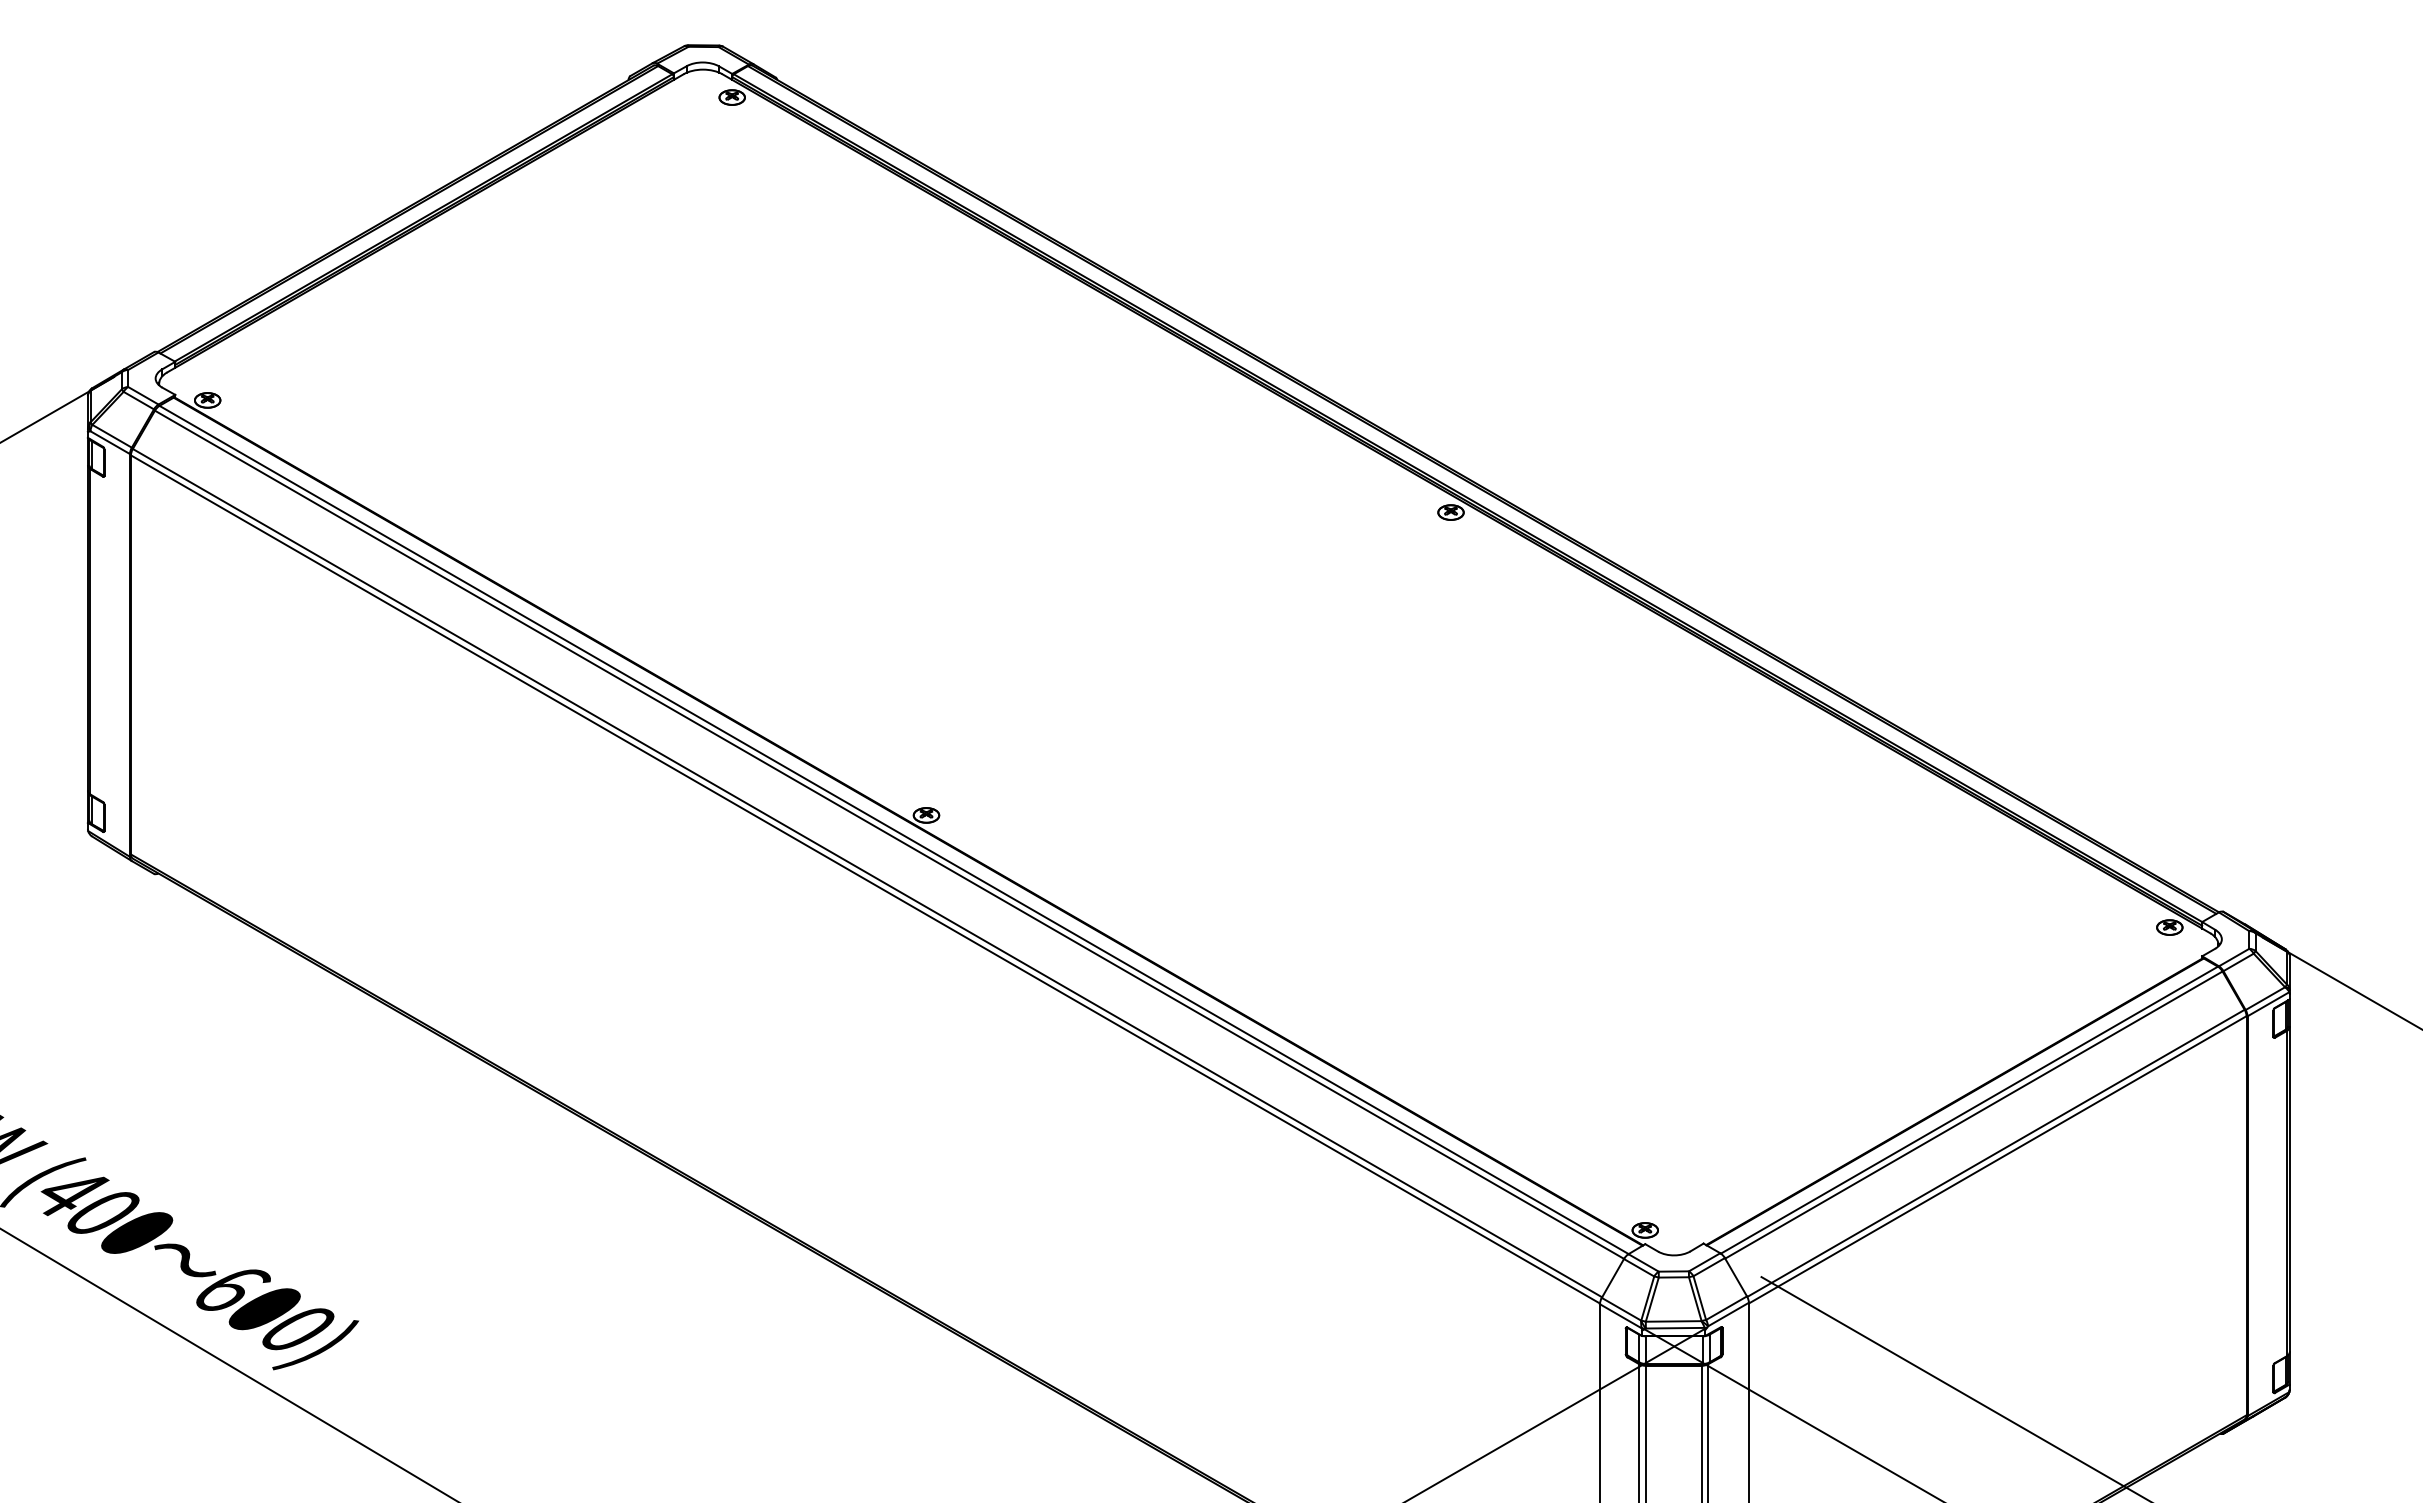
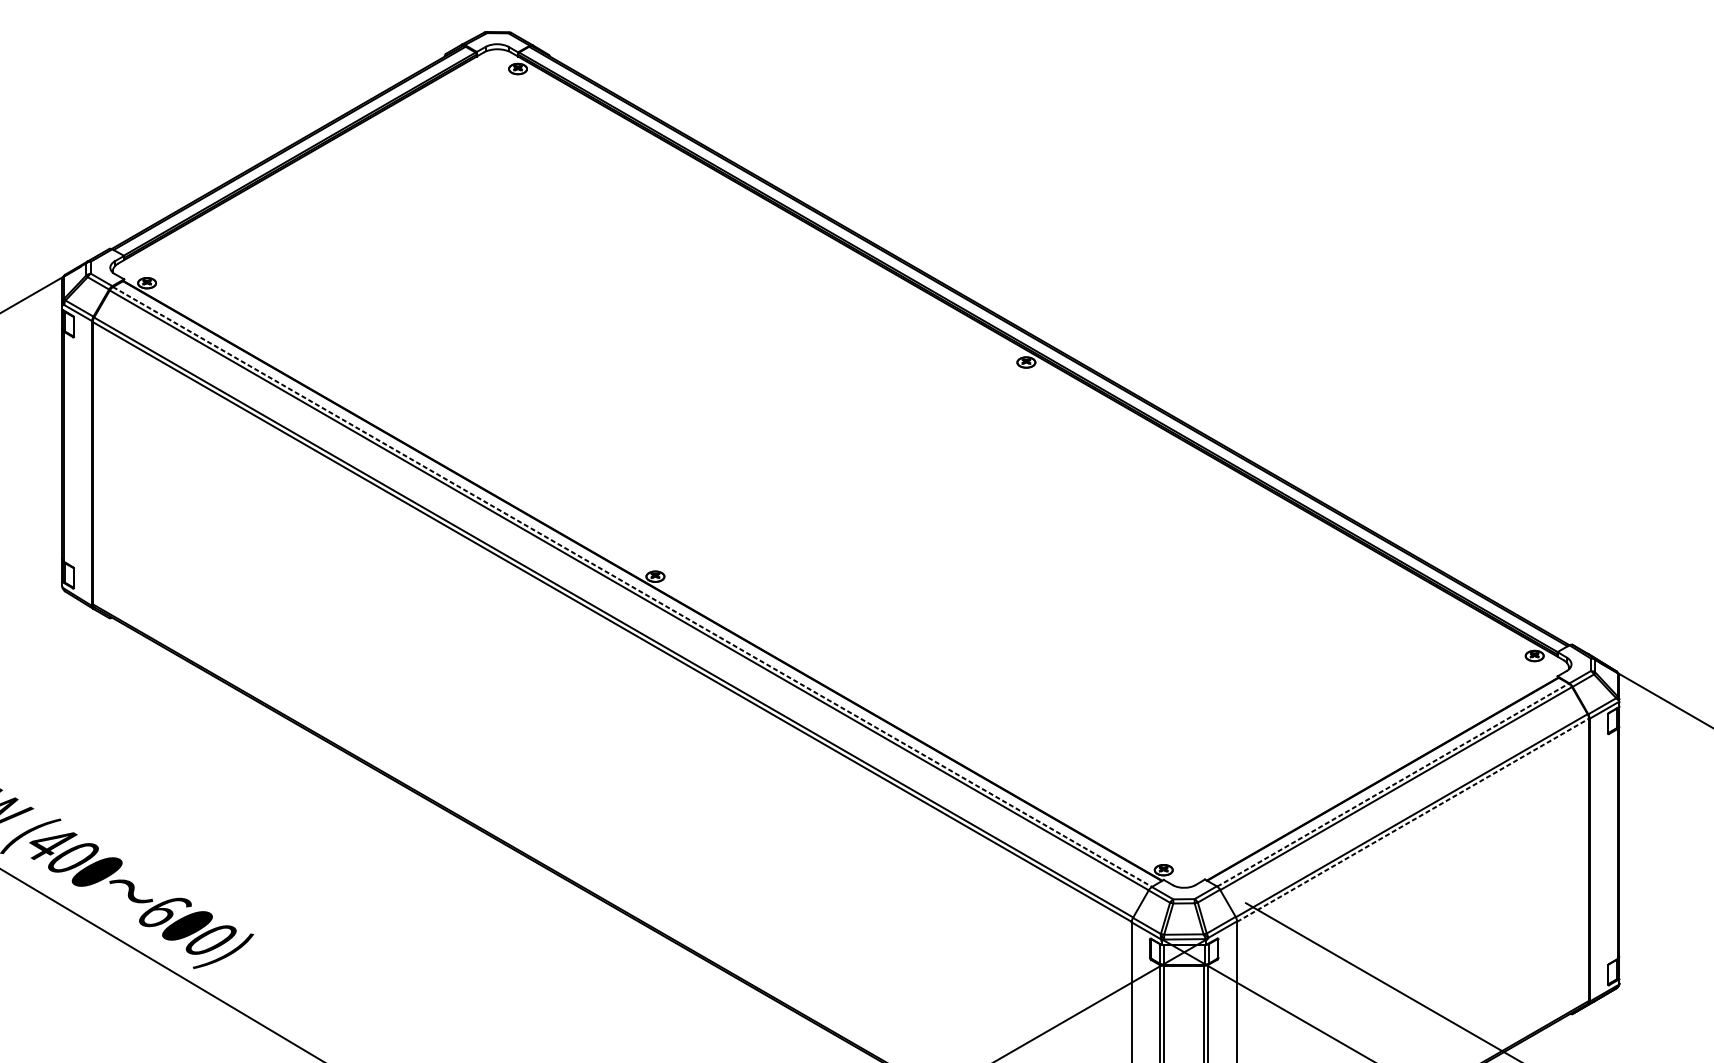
line: (894, 830) -> (632, 587), solid -> dashed
line: (1969, 1110) -> (1393, 785), solid -> dashed
line: (1998, 1159) -> (1413, 820), solid -> dashed

